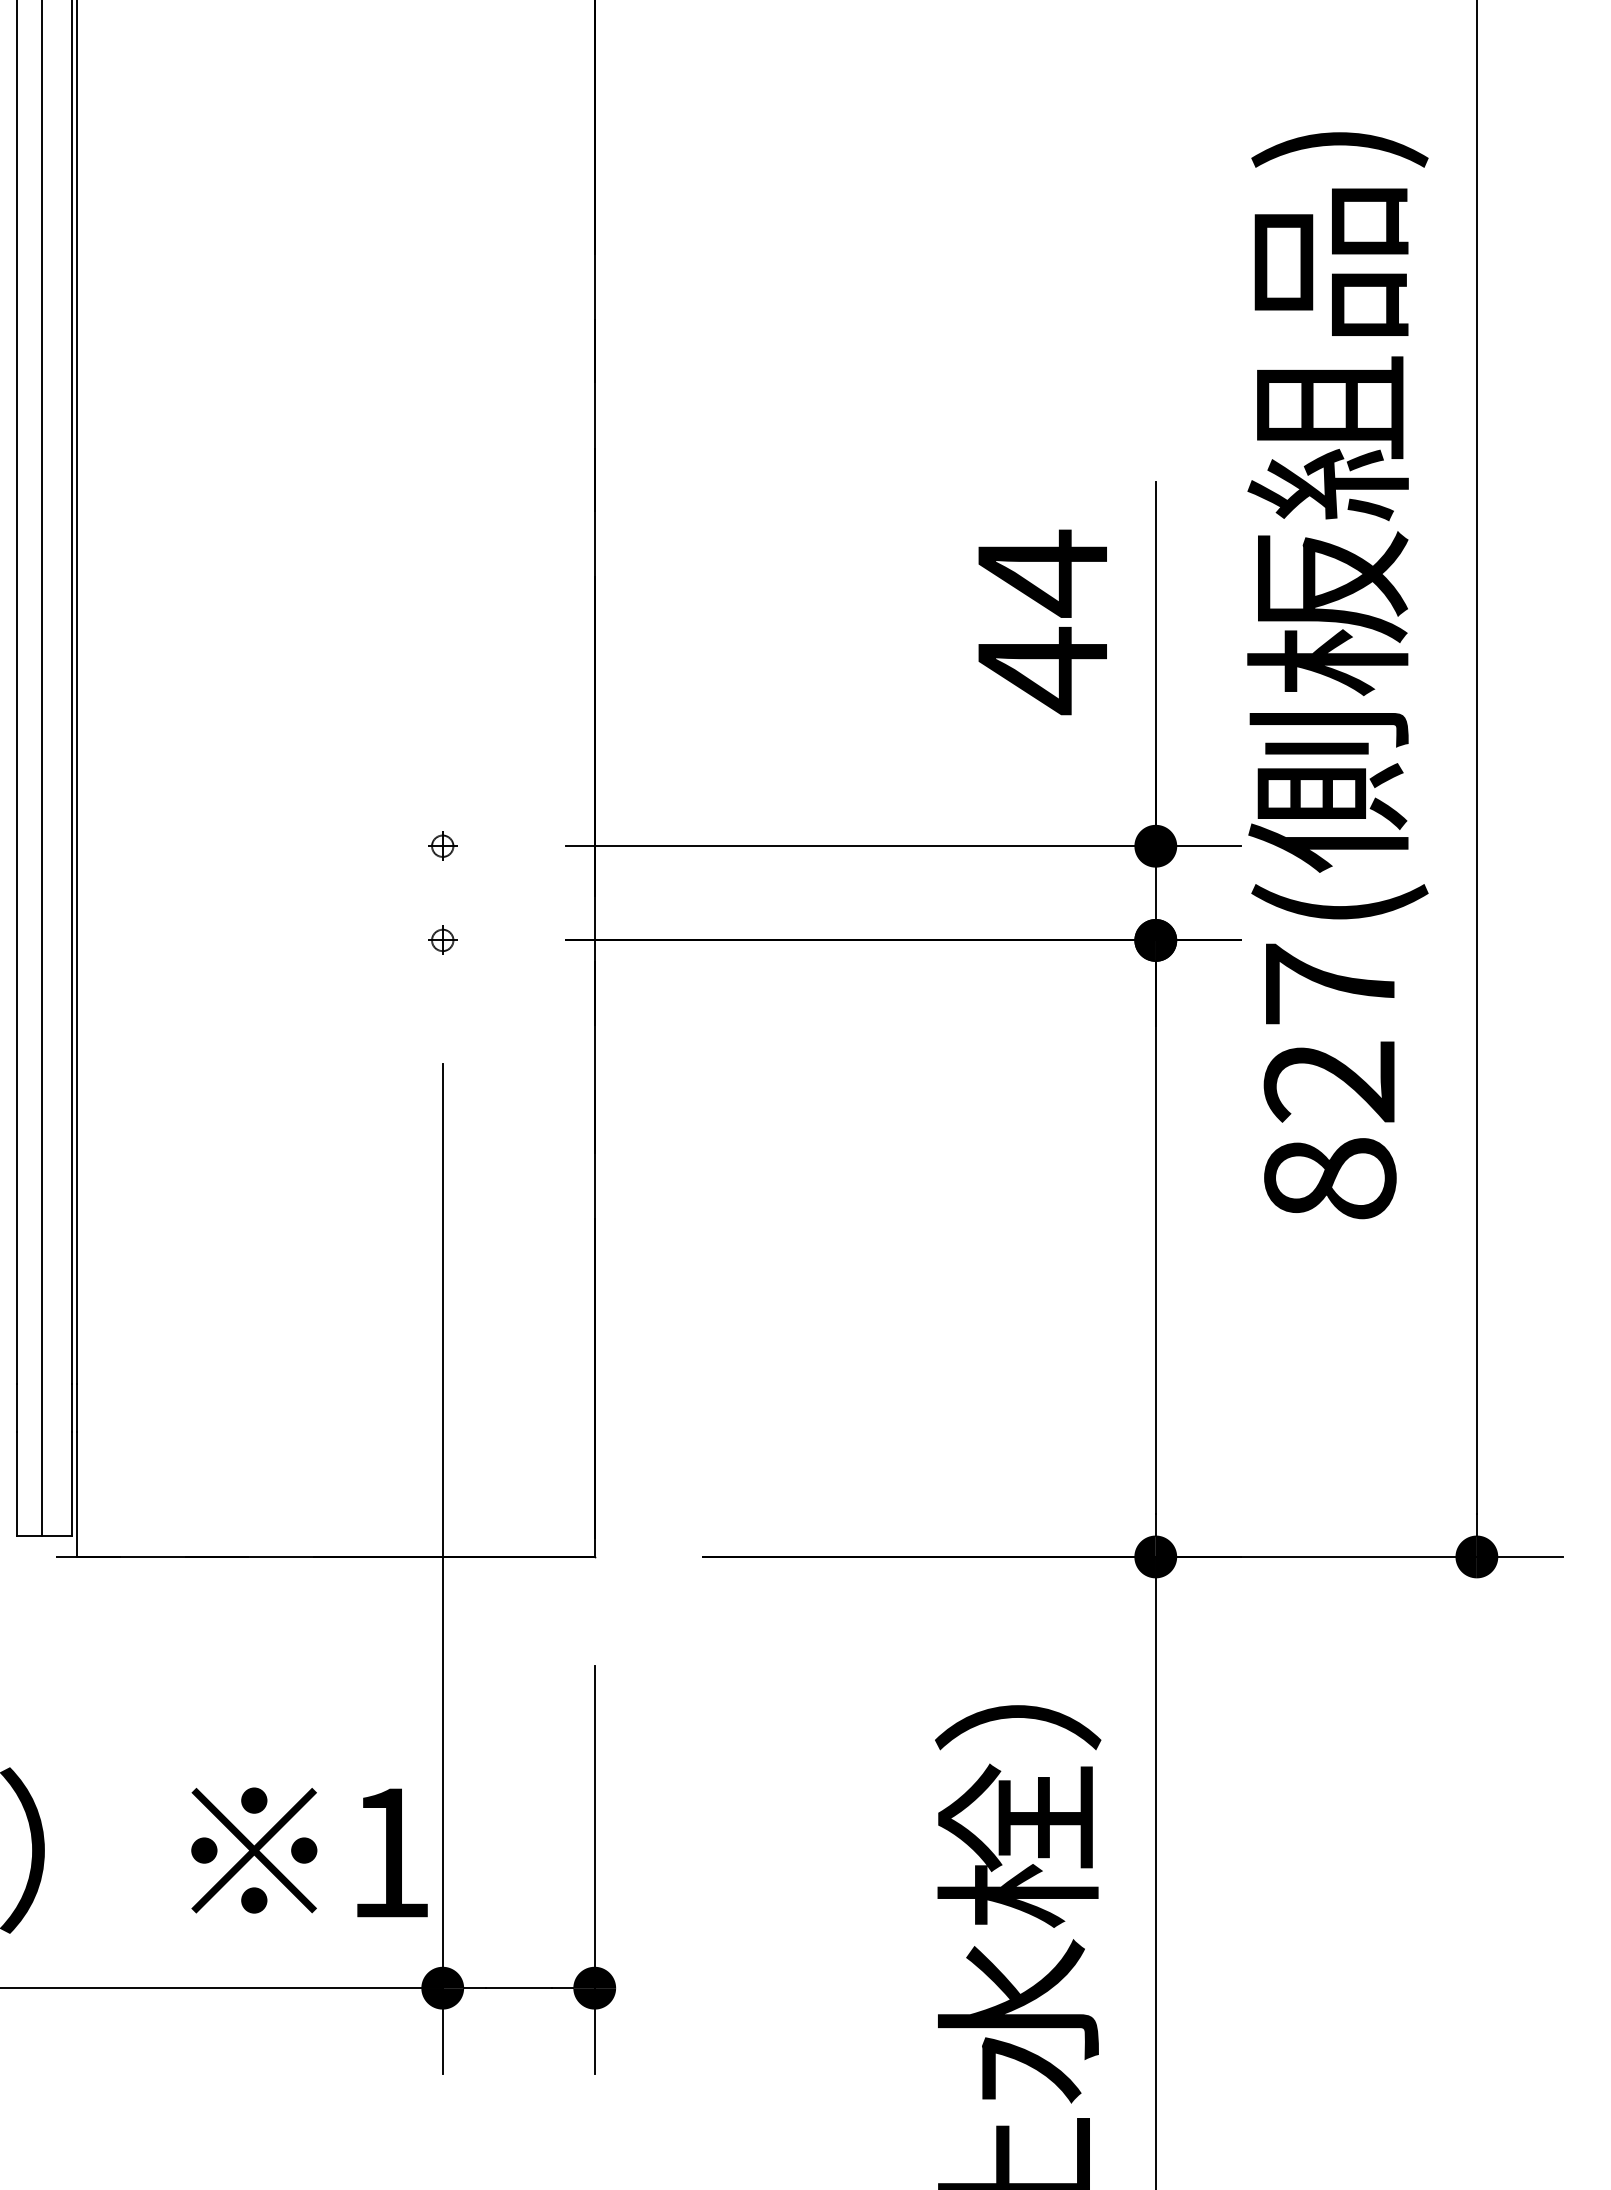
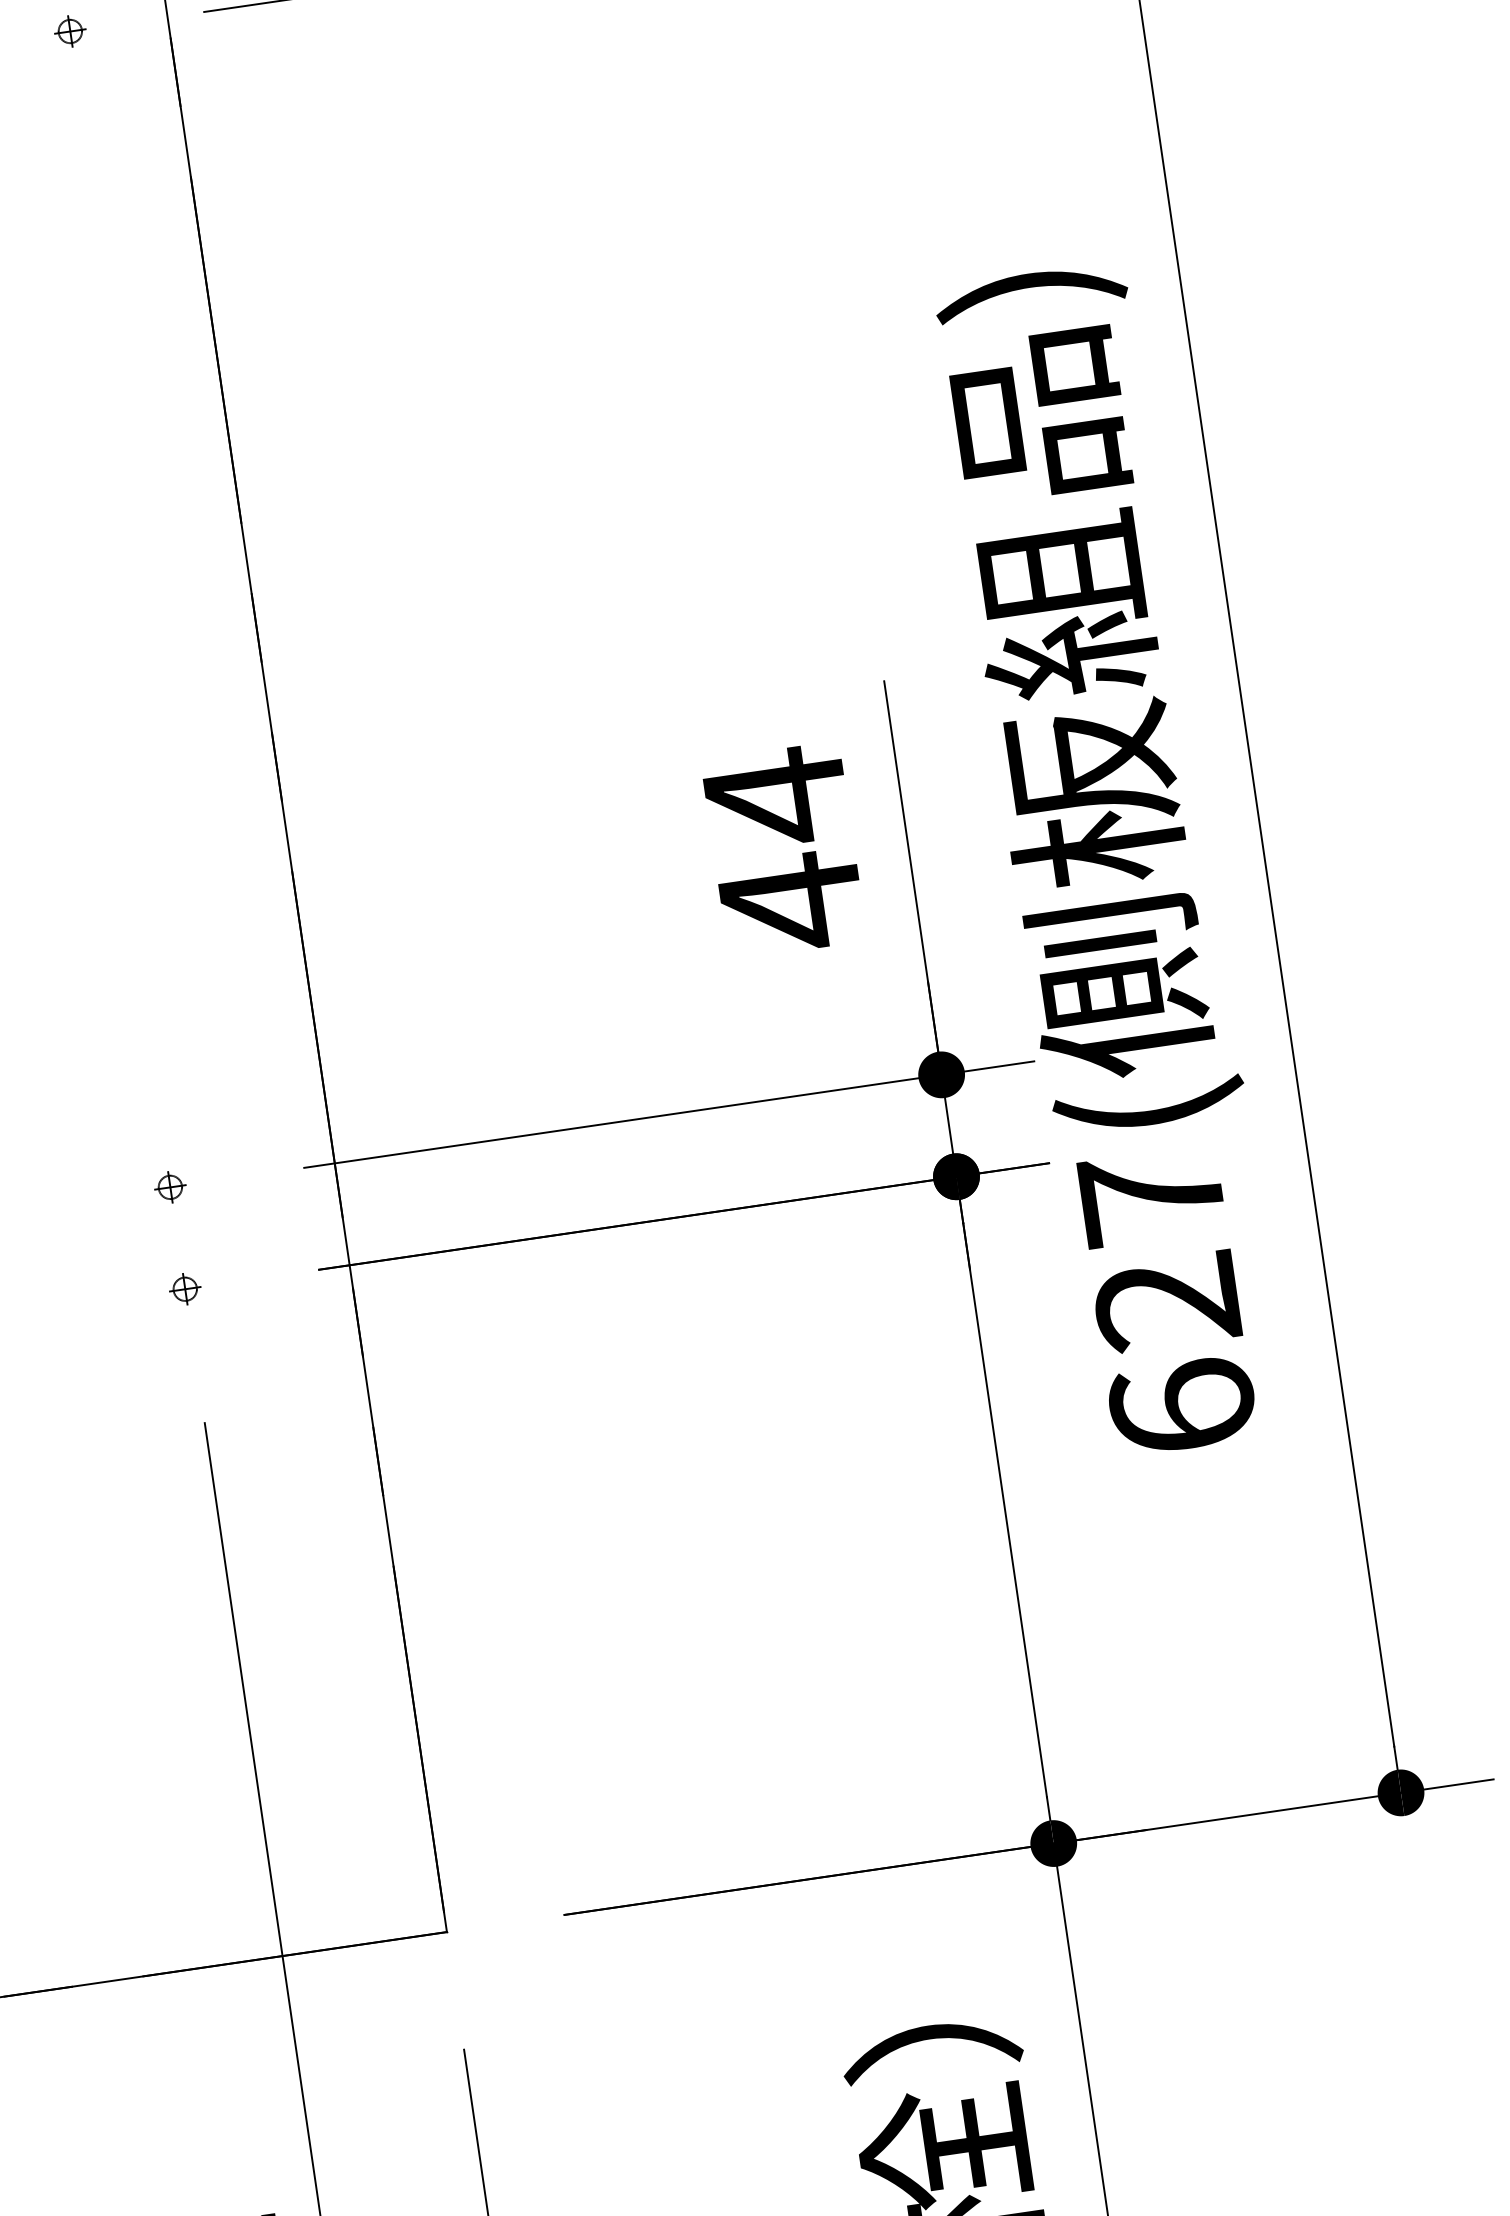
text: (1329, 1178) -> (1181, 1406), 827( -> 627(

